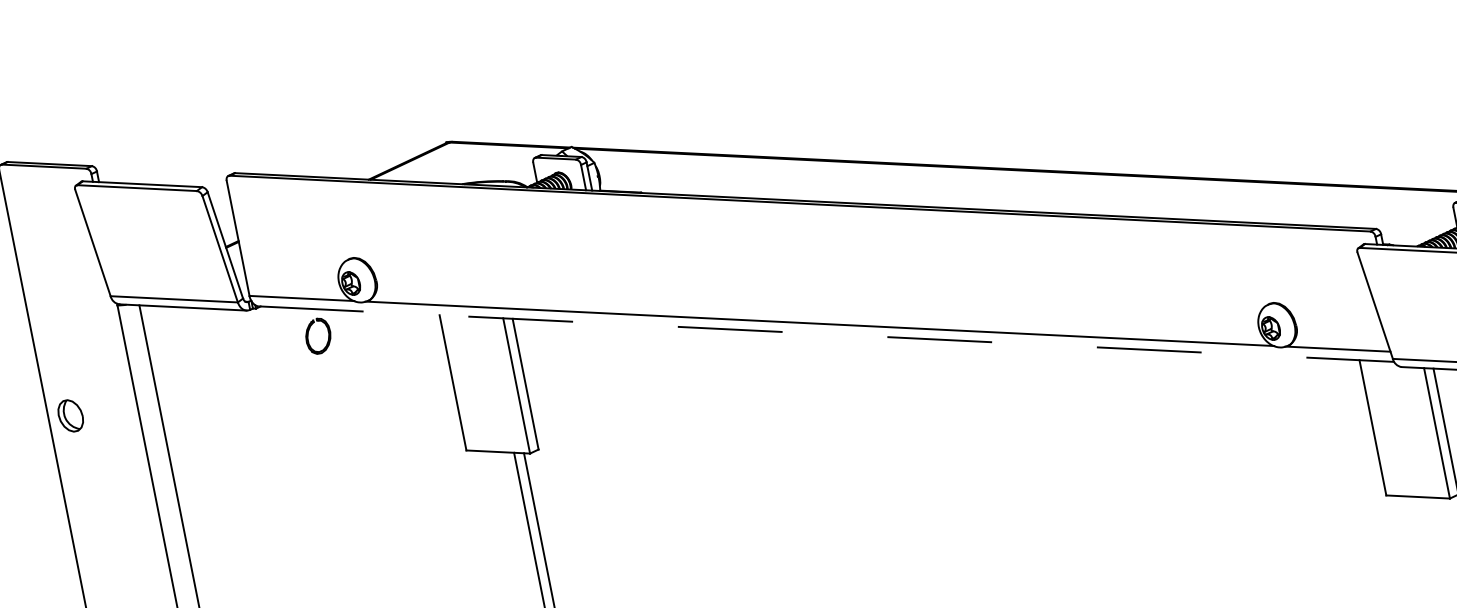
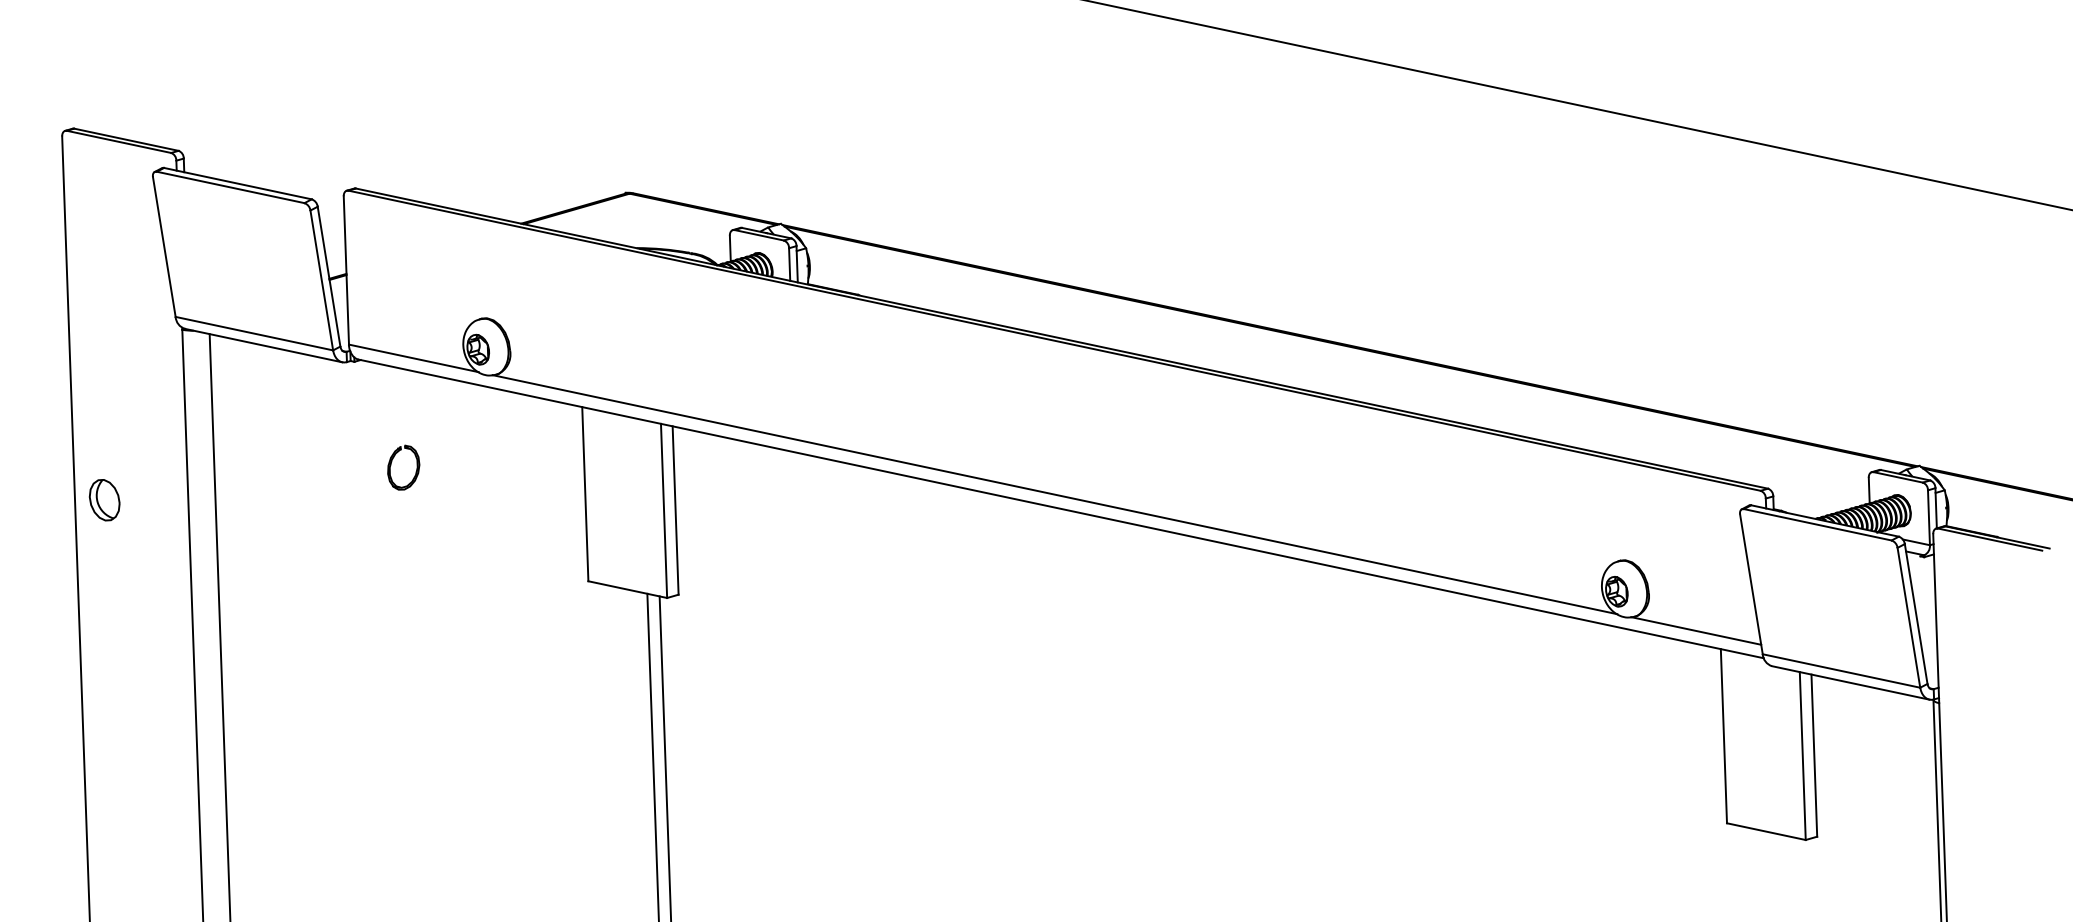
line: (826, 334) -> (1061, 509), dashed -> solid
part: (308, 335) -> (391, 465), moved
part: (70, 416) -> (104, 500), moved

